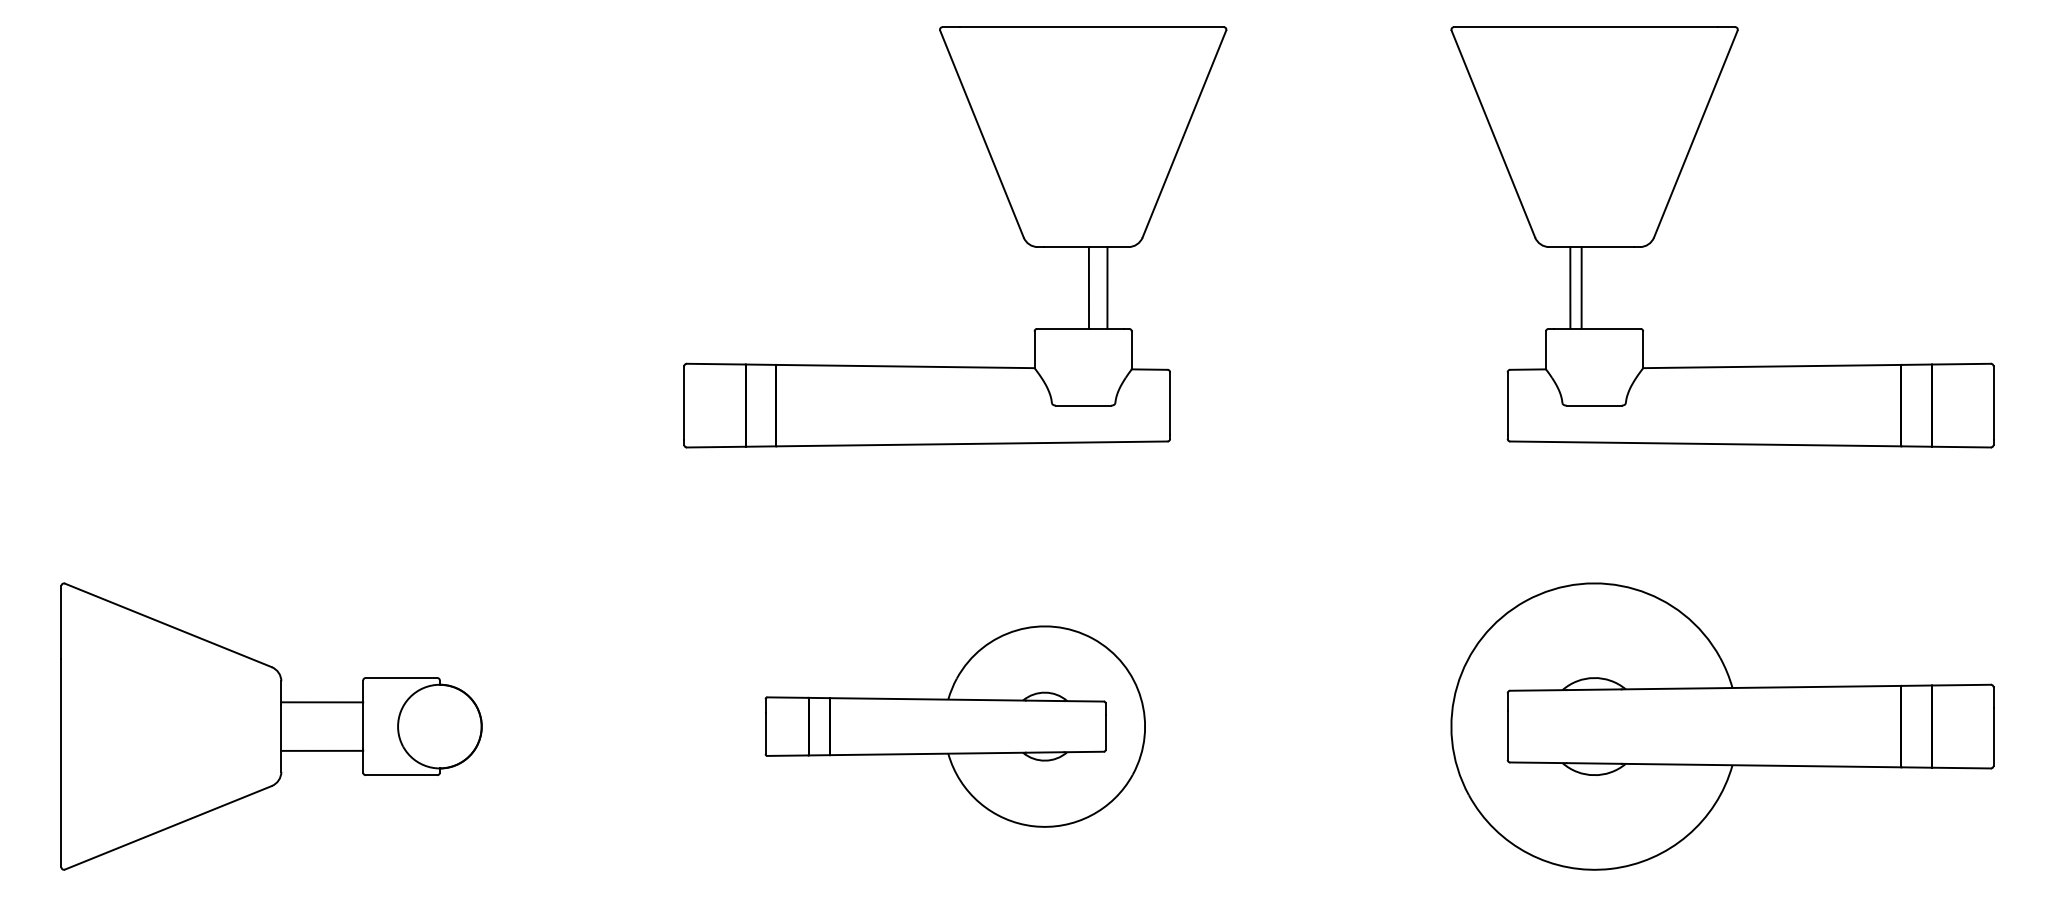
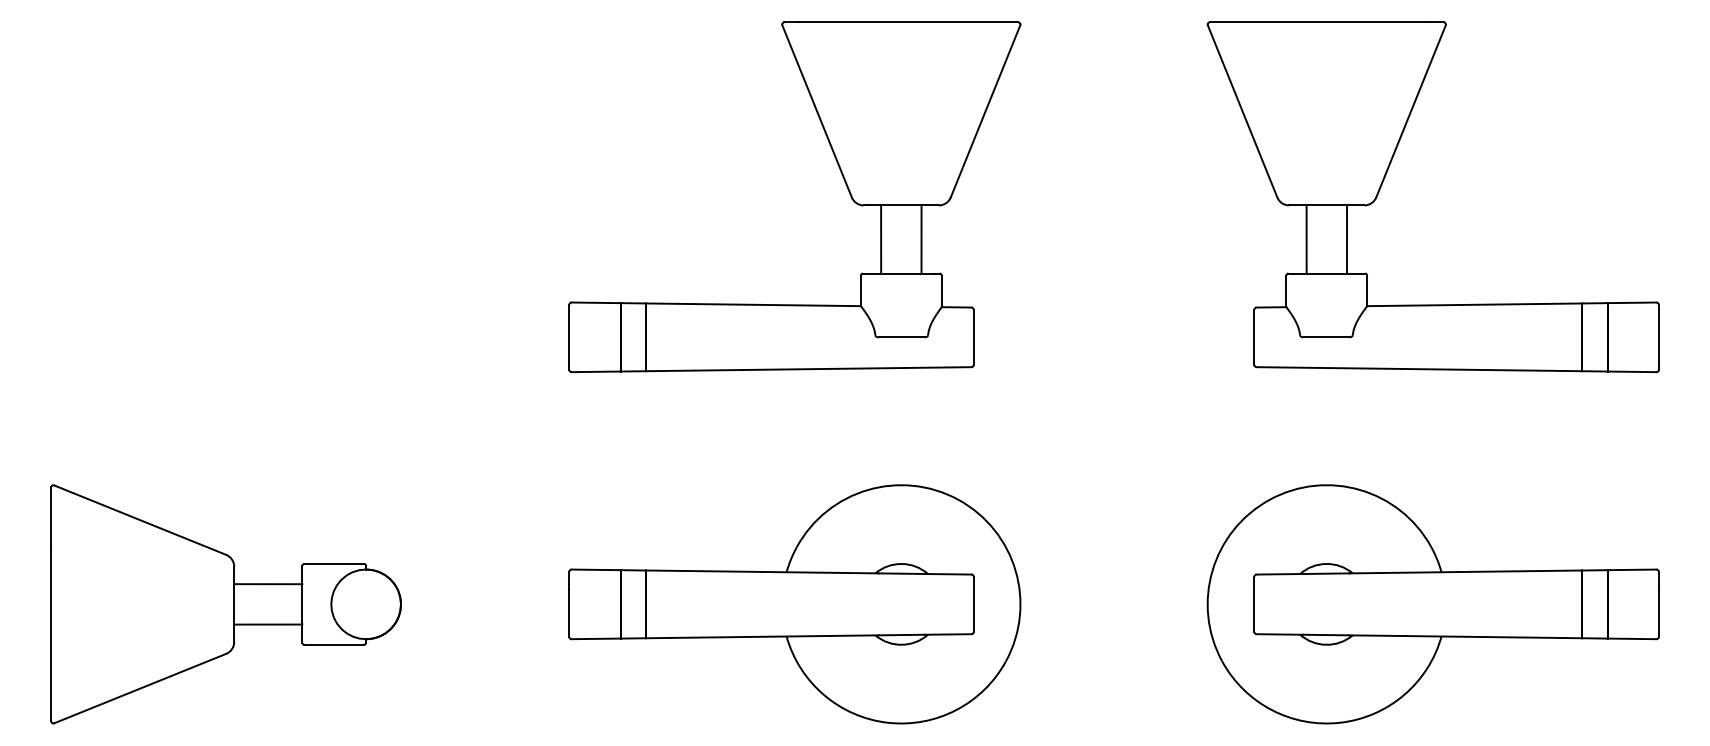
line: (1089, 288) -> (881, 239), moved
line: (1581, 288) -> (1346, 239), moved
part: (954, 726) -> (794, 604), size x1.43

